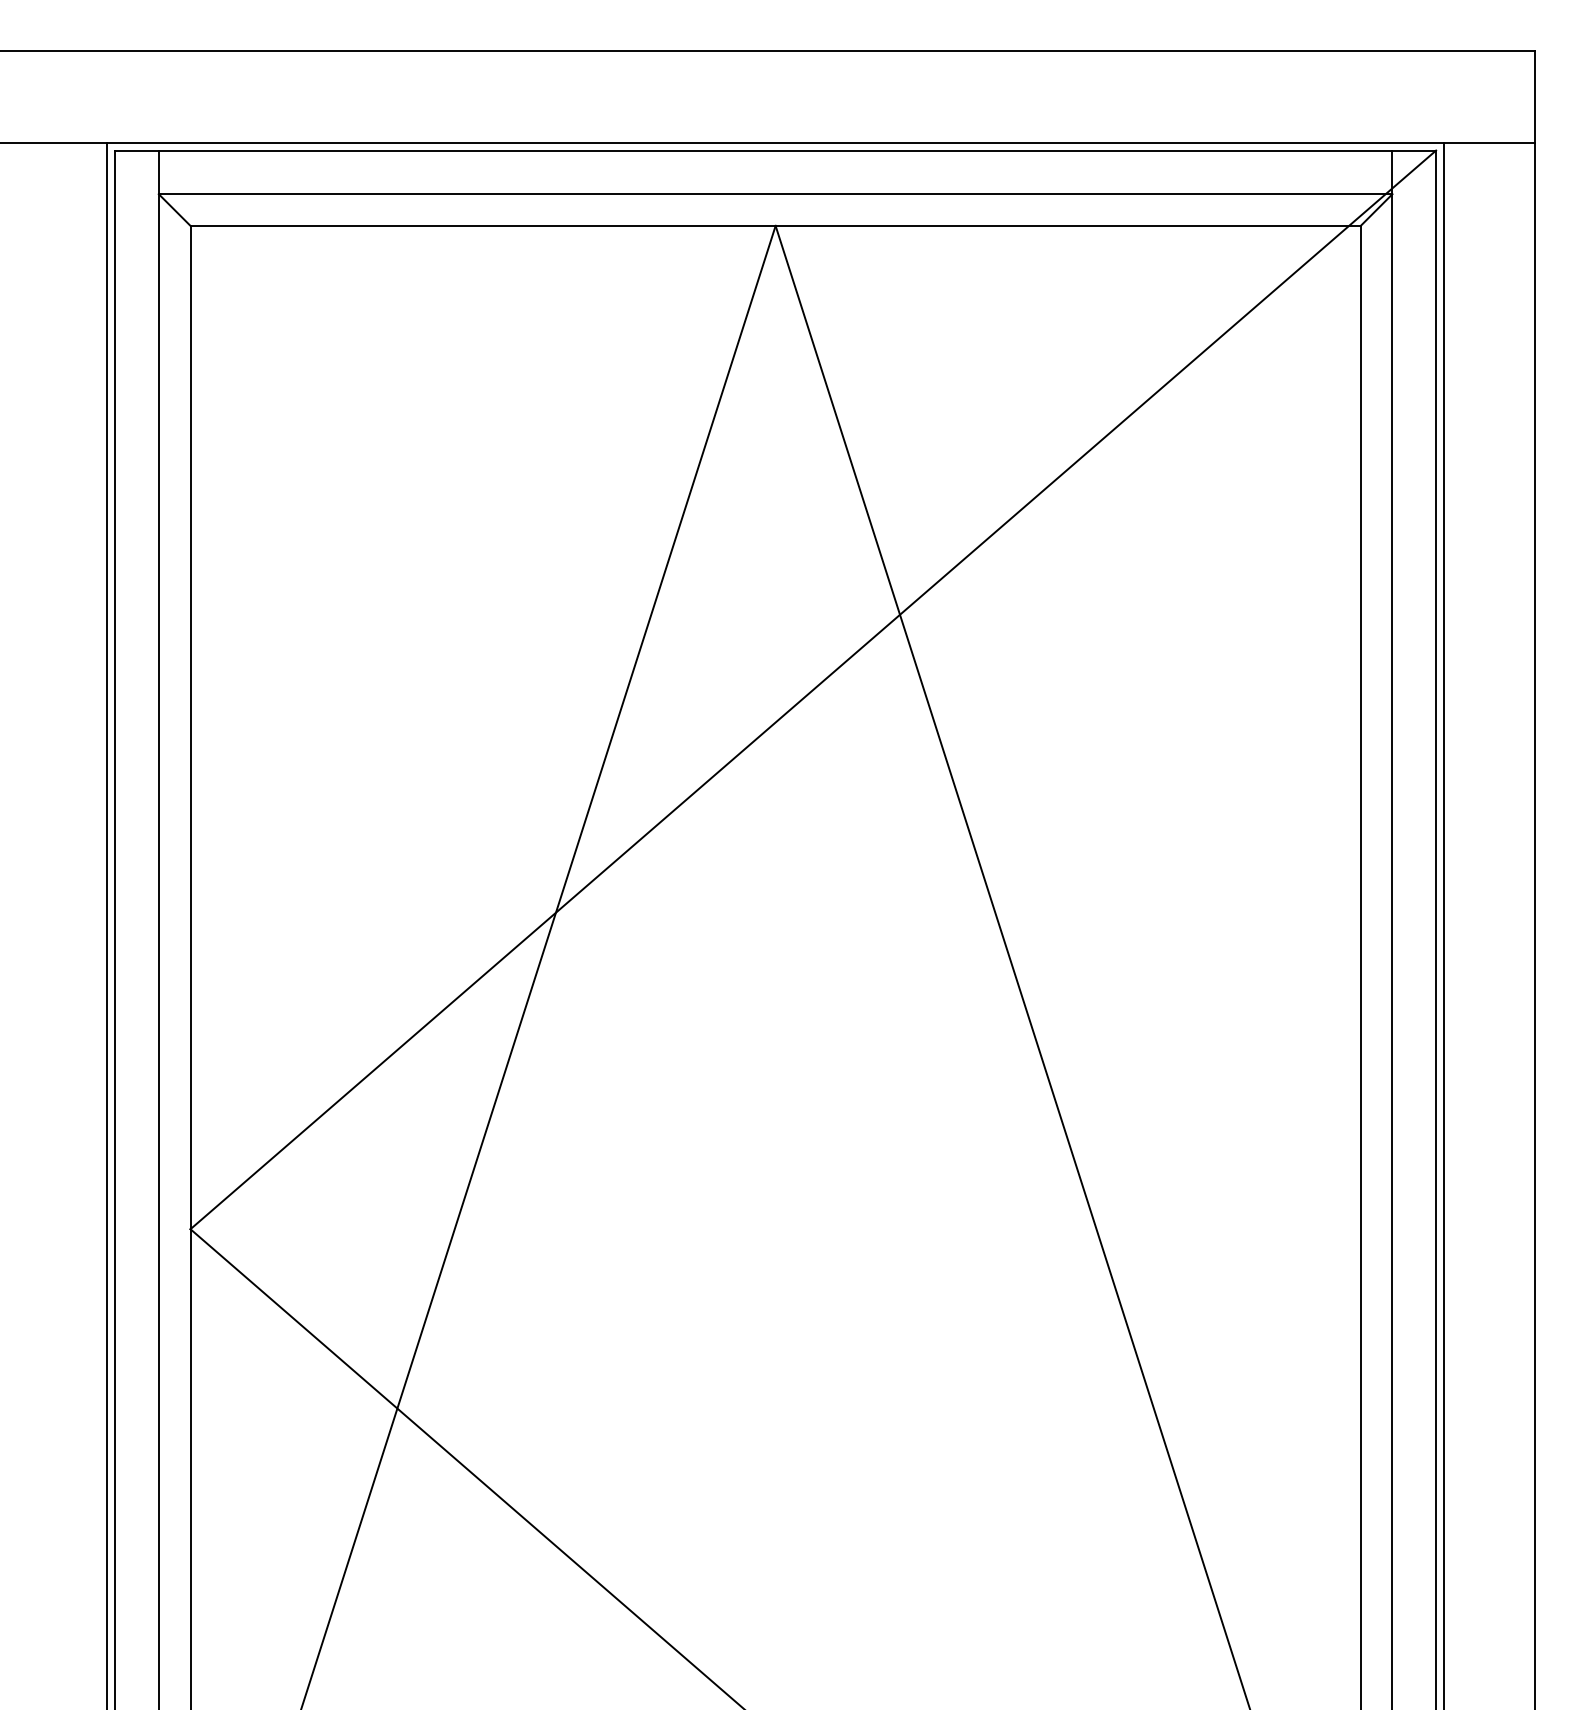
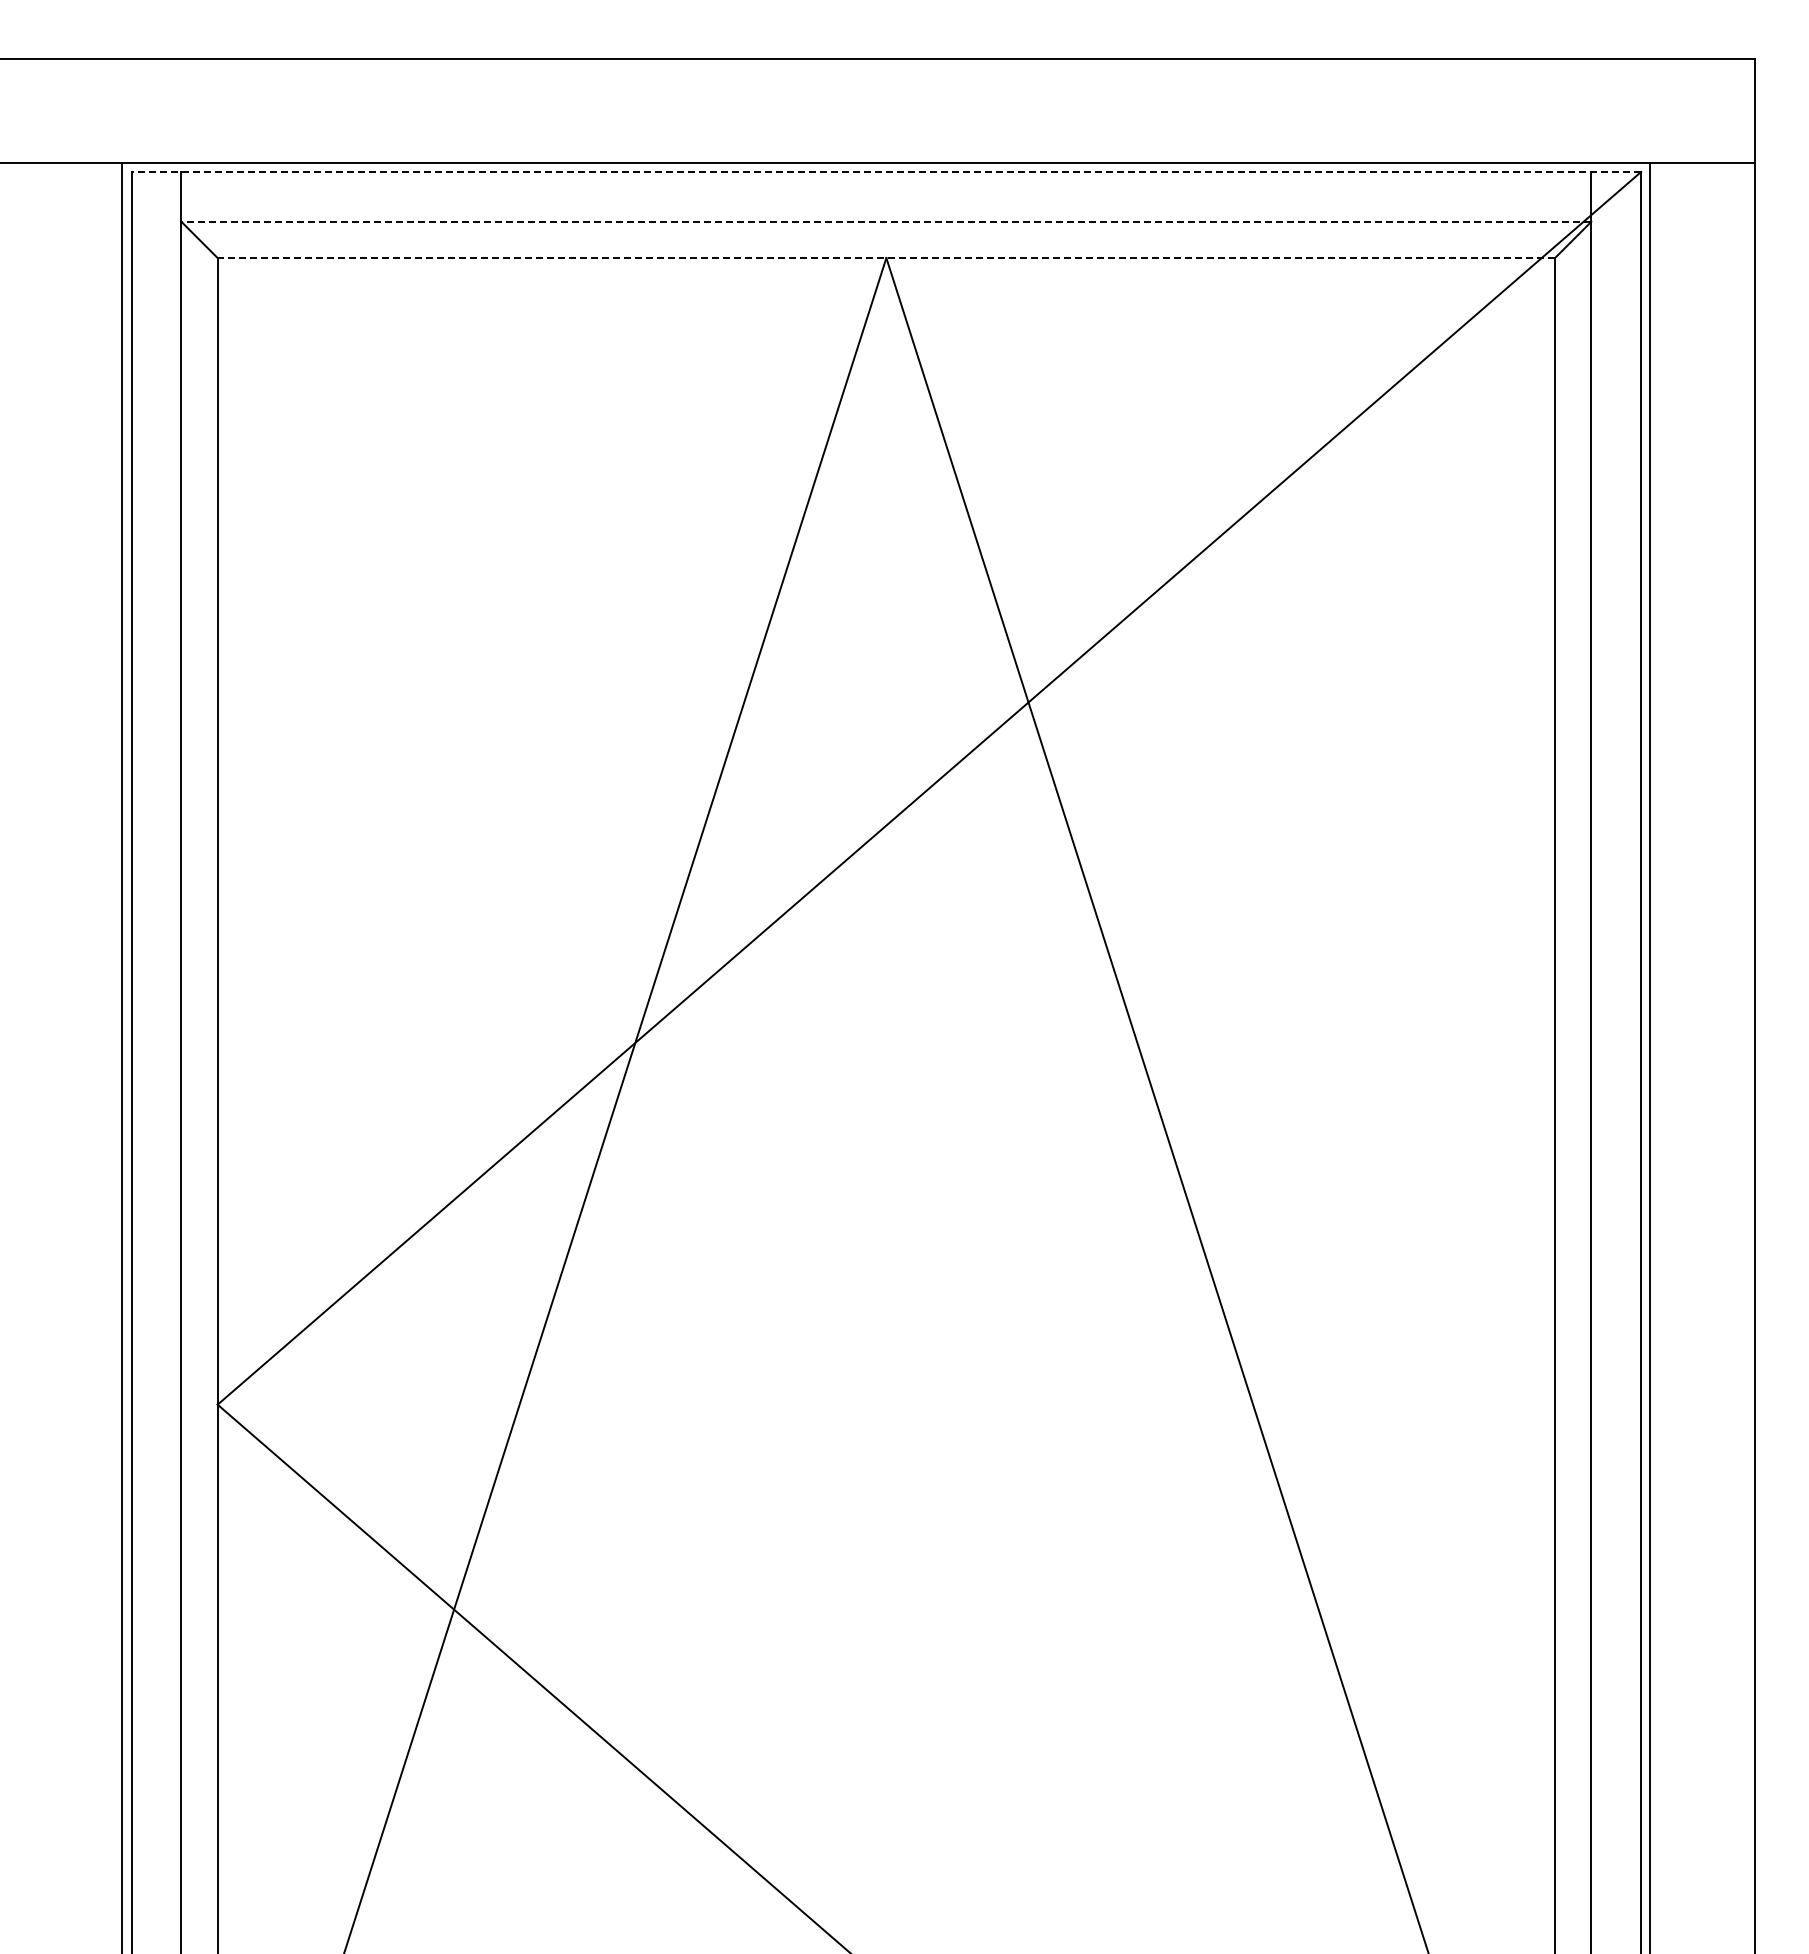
line: (775, 150) -> (886, 171), solid -> dashed
line: (775, 193) -> (886, 221), solid -> dashed
line: (775, 226) -> (886, 258), solid -> dashed

